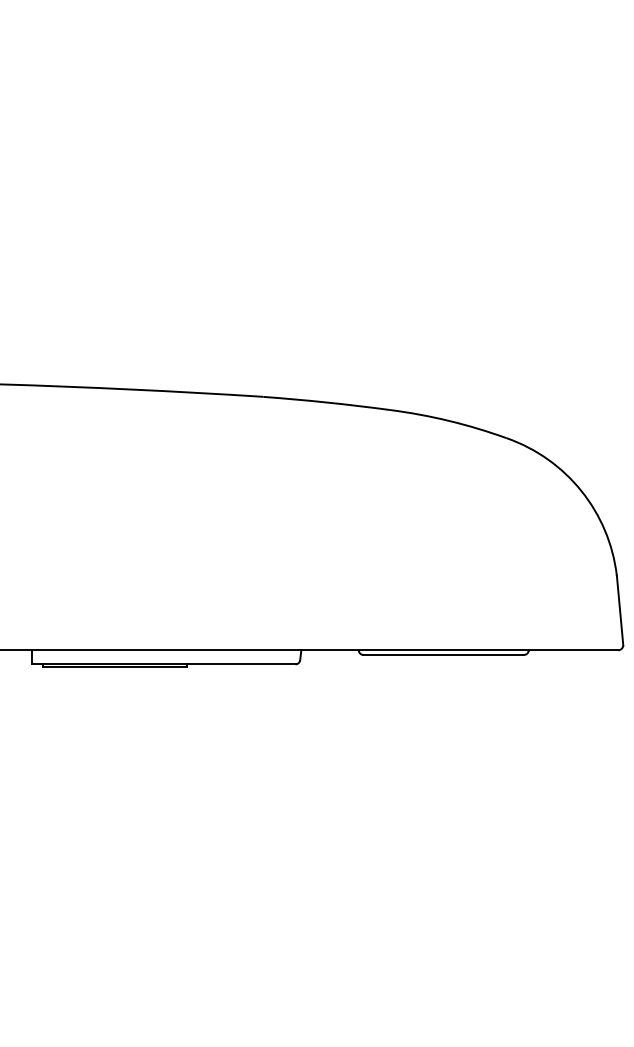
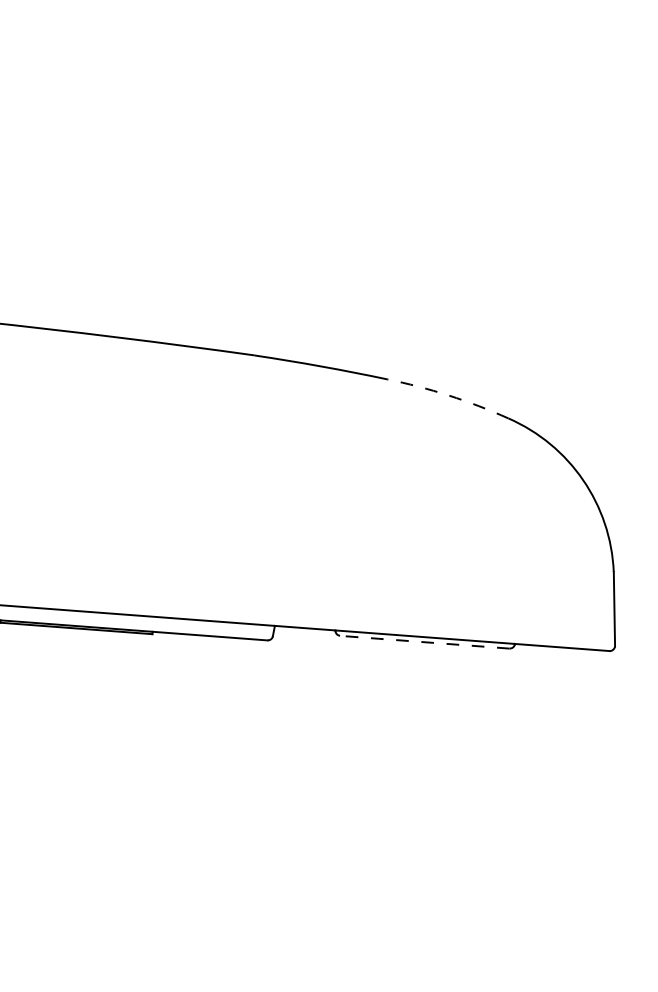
arc: (449, 420) -> (449, 395), solid -> dashed
line: (443, 655) -> (424, 642), solid -> dashed

